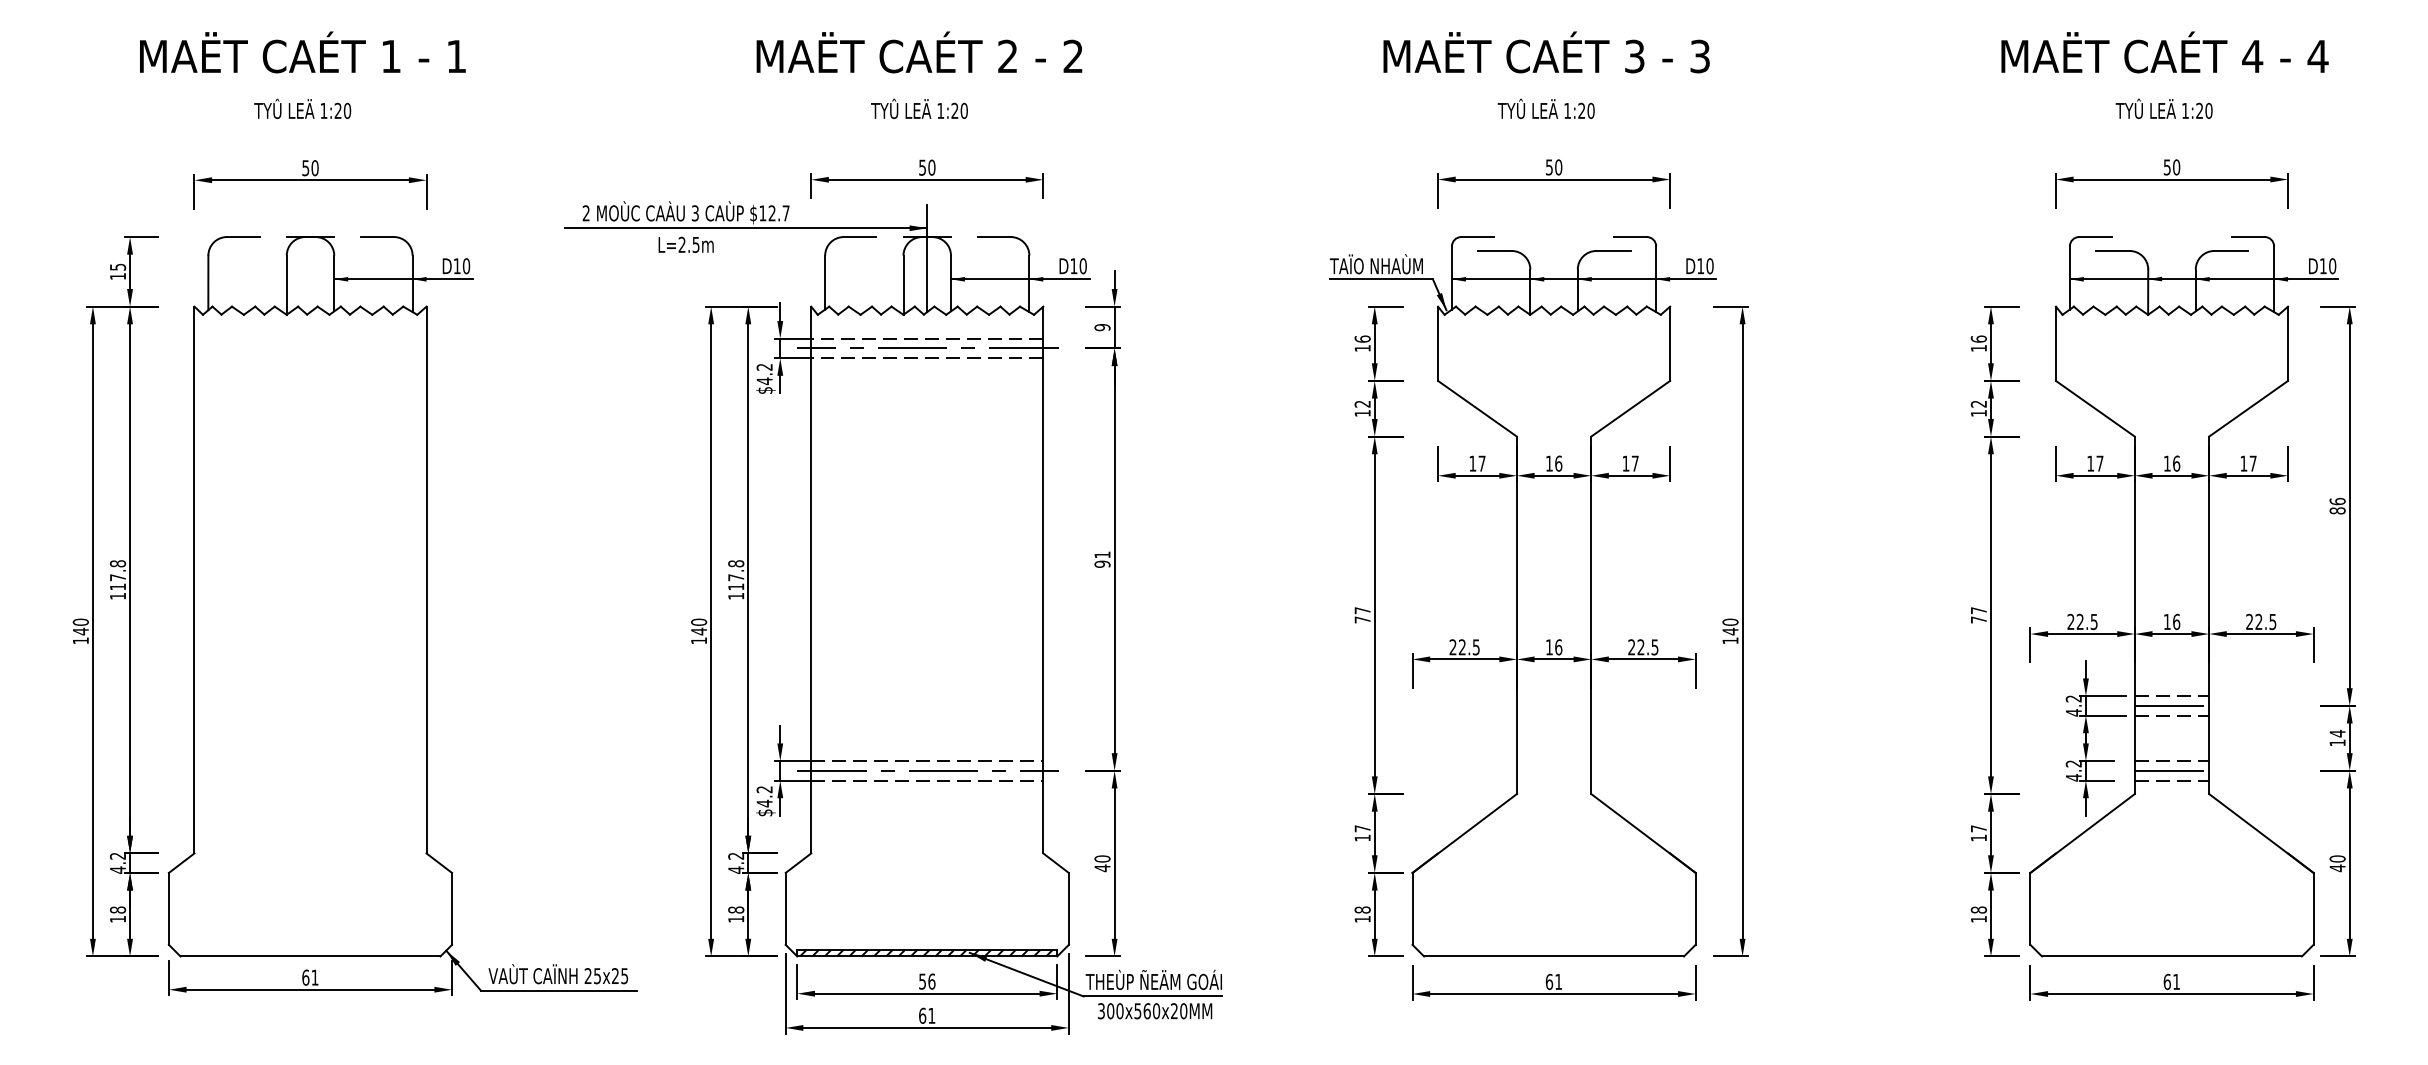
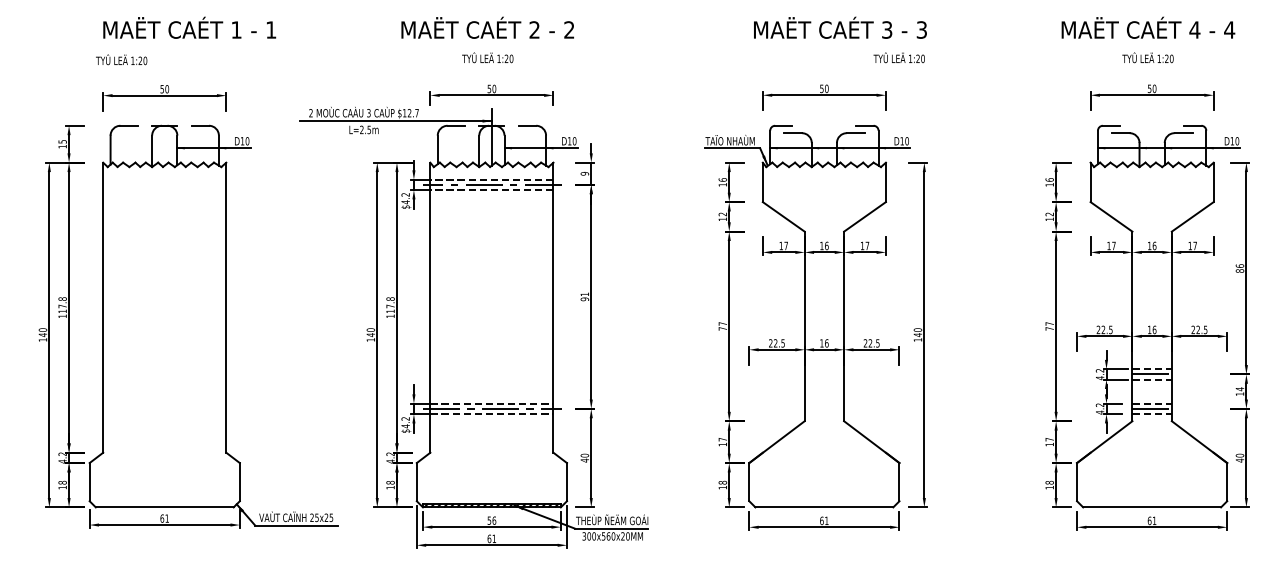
text: (302, 51) -> (189, 27), moved
text: (1546, 51) -> (840, 27), moved
text: (302, 108) -> (121, 59), moved
text: (1544, 108) -> (898, 57), moved

